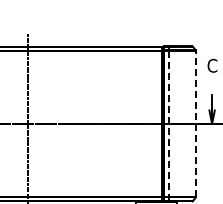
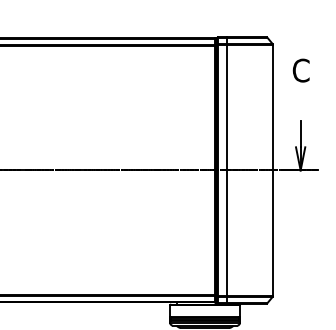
line: (195, 123) -> (272, 169), dashed -> solid
line: (169, 124) -> (227, 171), dashed -> solid

